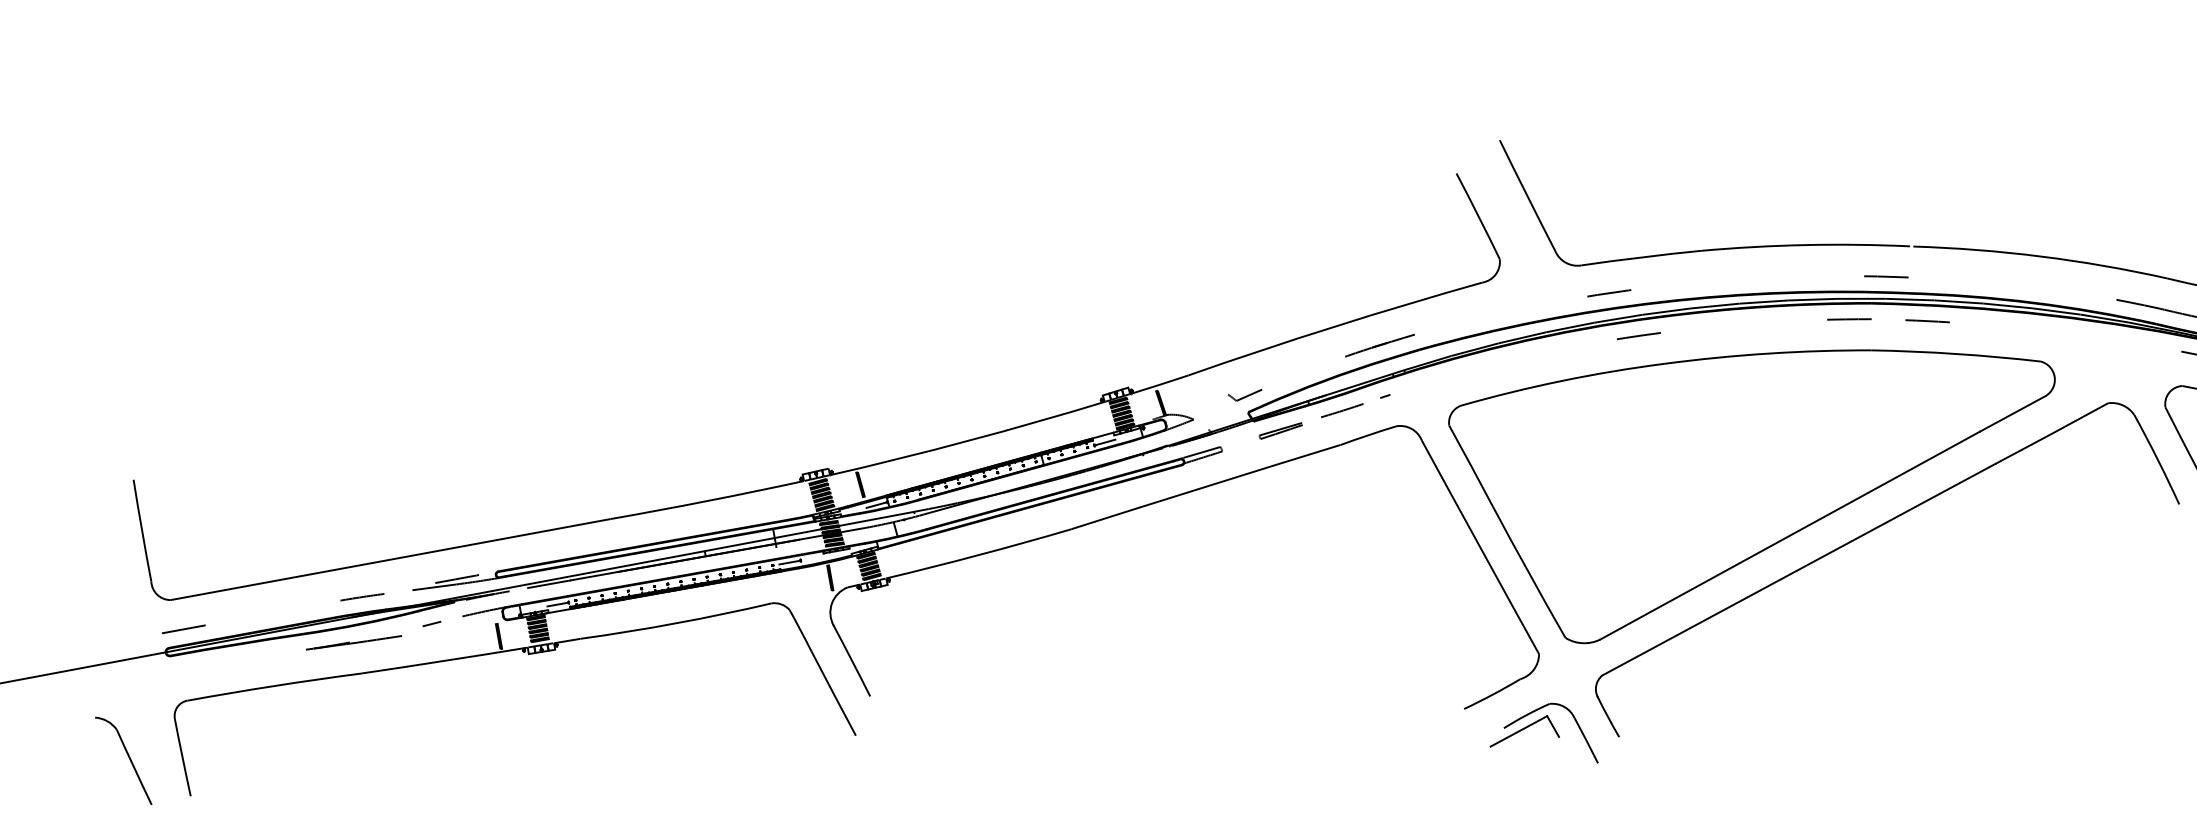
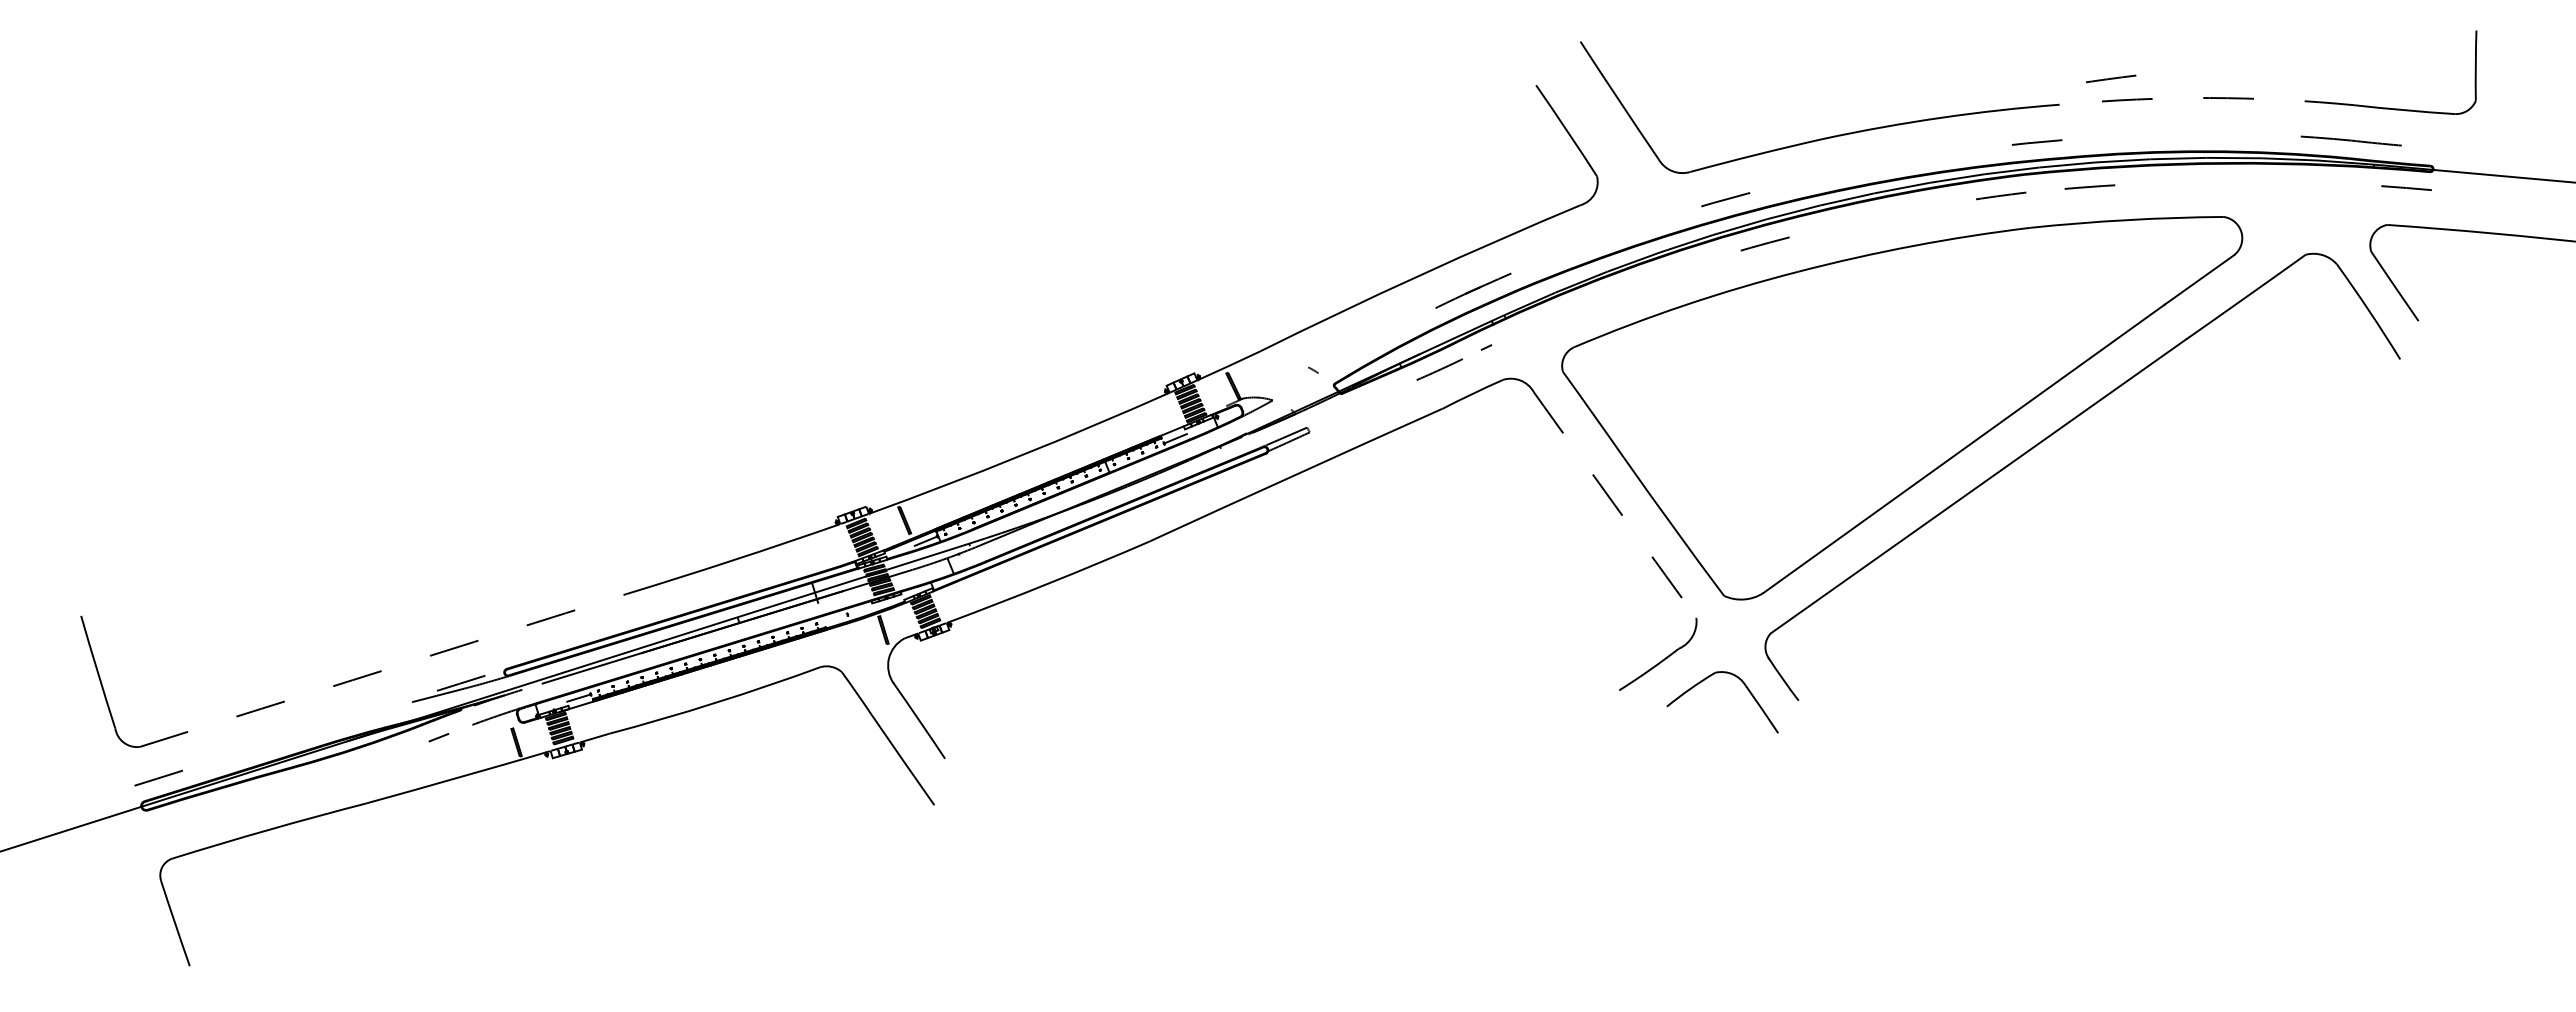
line: (1957, 229) -> (2111, 78), added
arc: (2041, 256) -> (2209, 98), solid -> dashed
line: (1249, 394) -> (1332, 364), removed
part: (1280, 430) -> (1372, 400), removed
arc: (1479, 547) -> (1614, 505), solid -> dashed
arc: (390, 559) -> (383, 670), solid -> dashed
line: (789, 561) -> (835, 617), removed
line: (362, 596) -> (356, 716), removed
line: (353, 642) -> (352, 769), removed
part: (1526, 731) -> (1692, 707), removed
part: (128, 757) -> (113, 930), removed

